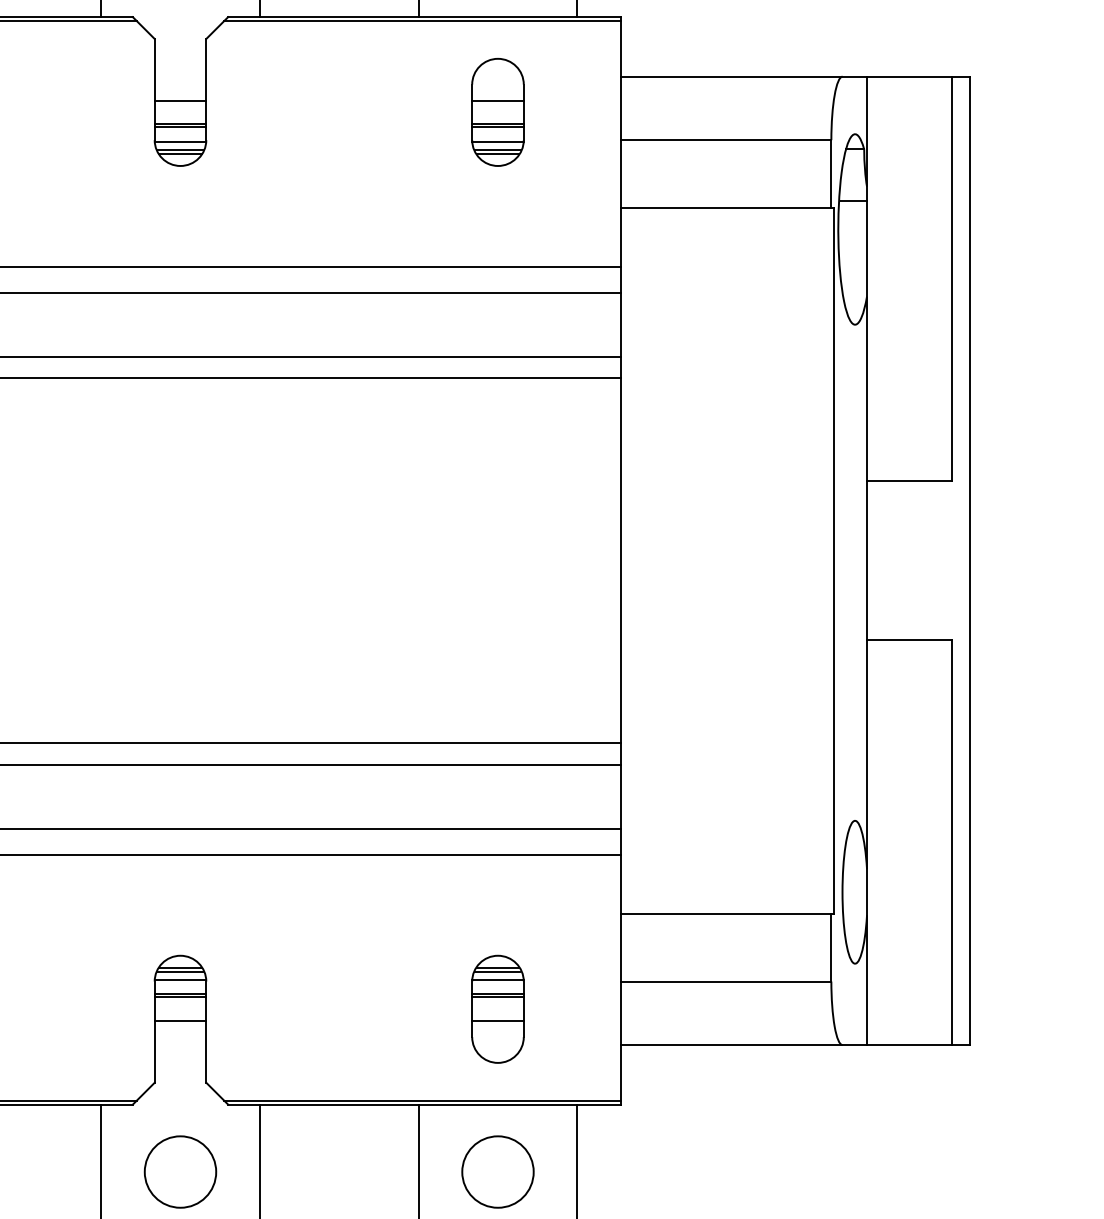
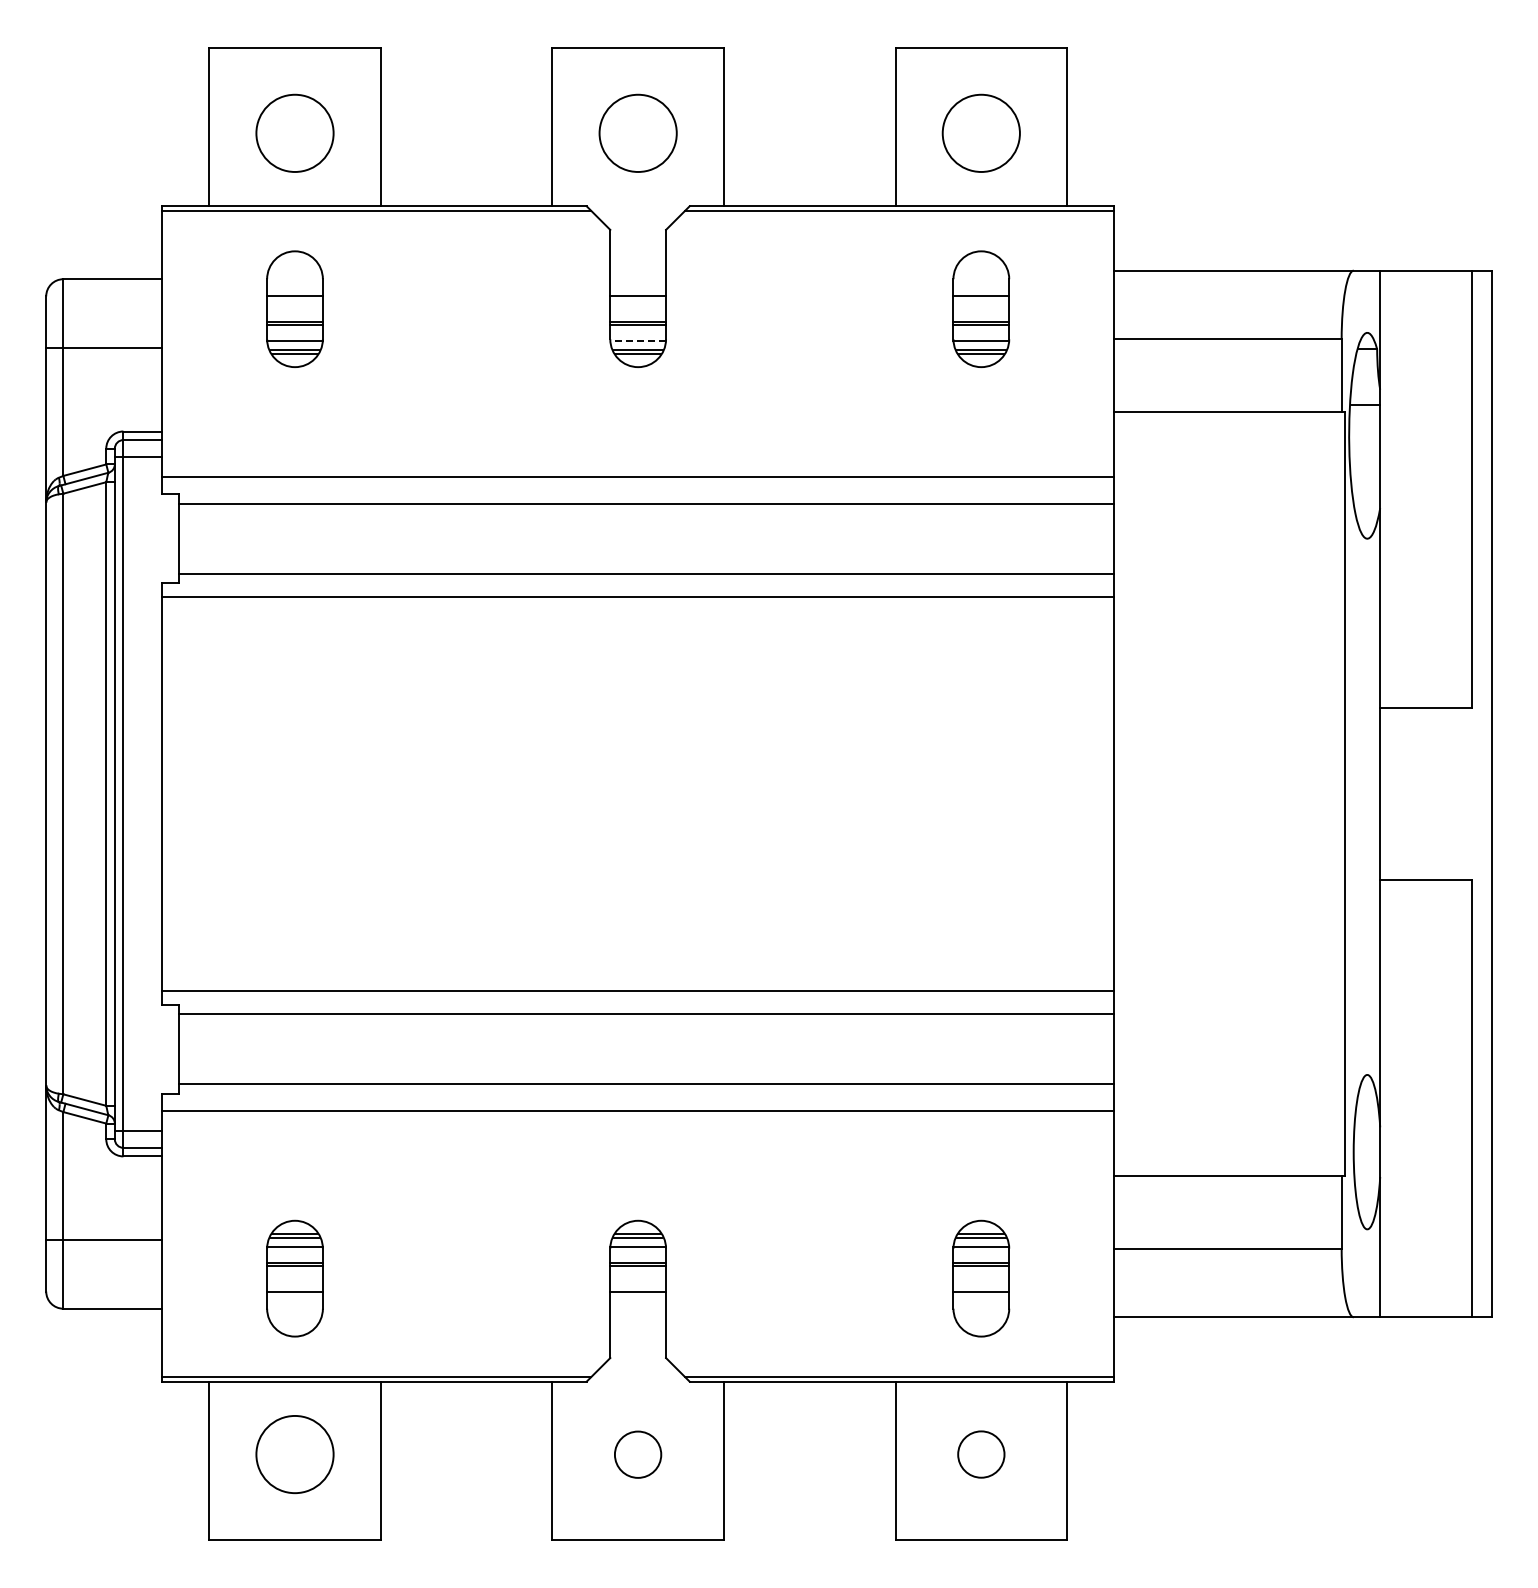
line: (180, 142) -> (638, 341), solid -> dashed
circle: (179, 1171) -> (637, 1454), size x0.6
circle: (497, 1171) -> (980, 1454), size x0.6

